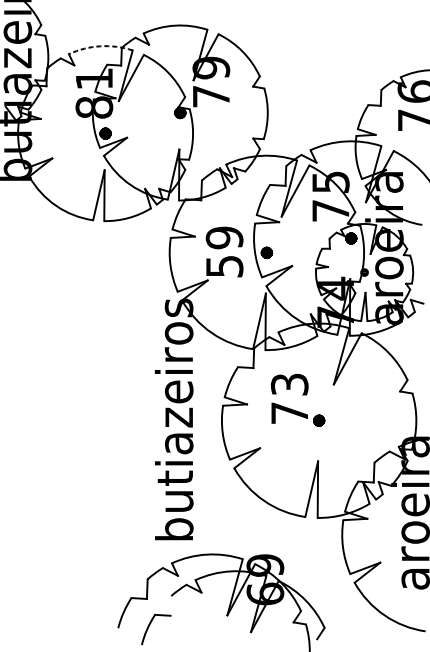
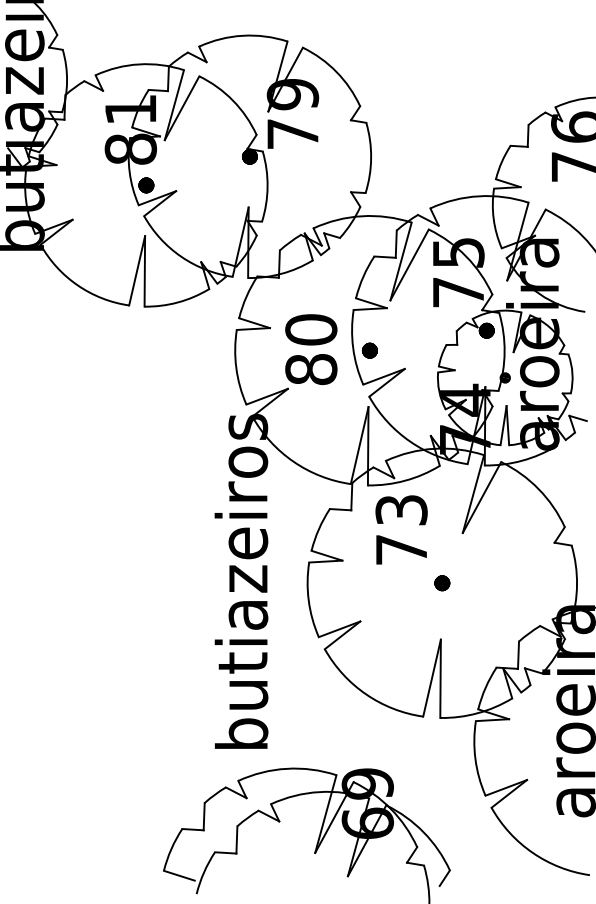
arc: (100, 46) -> (139, 64), dashed -> solid
text: (224, 252) -> (311, 349), 59 -> 80
text: (289, 398) -> (401, 529), moved
line: (170, 605) -> (236, 839), added
line: (128, 631) -> (178, 875), added

